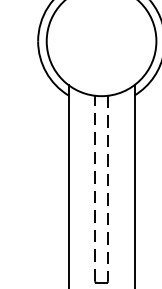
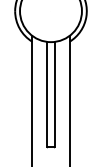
line: (95, 187) -> (47, 93), dashed -> solid
line: (107, 188) -> (54, 94), dashed -> solid

